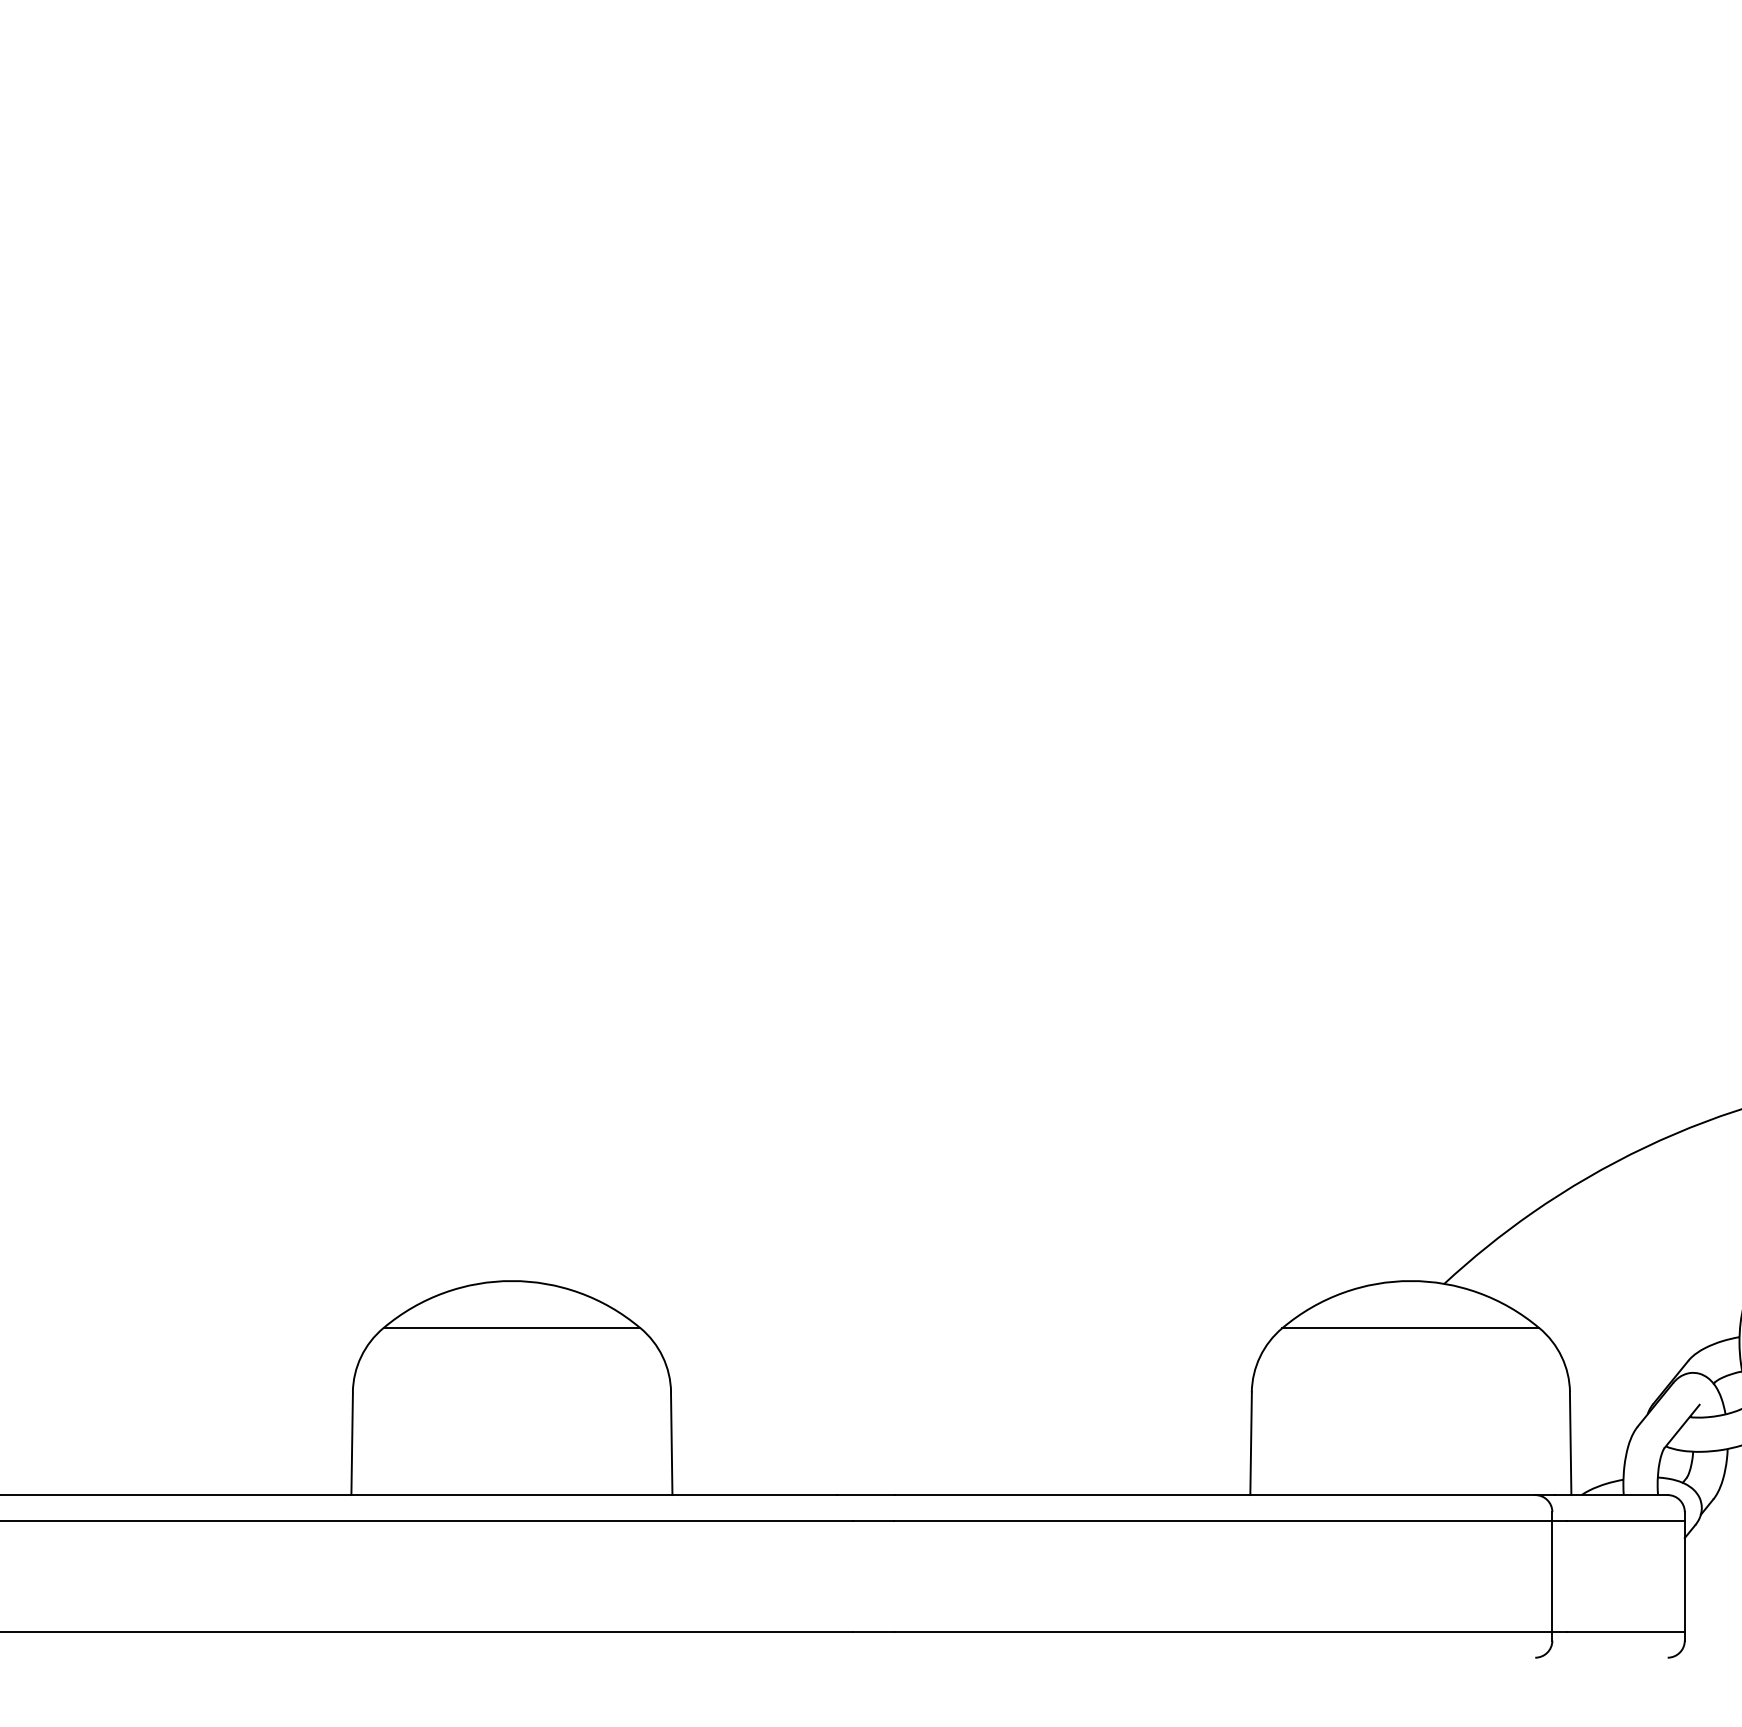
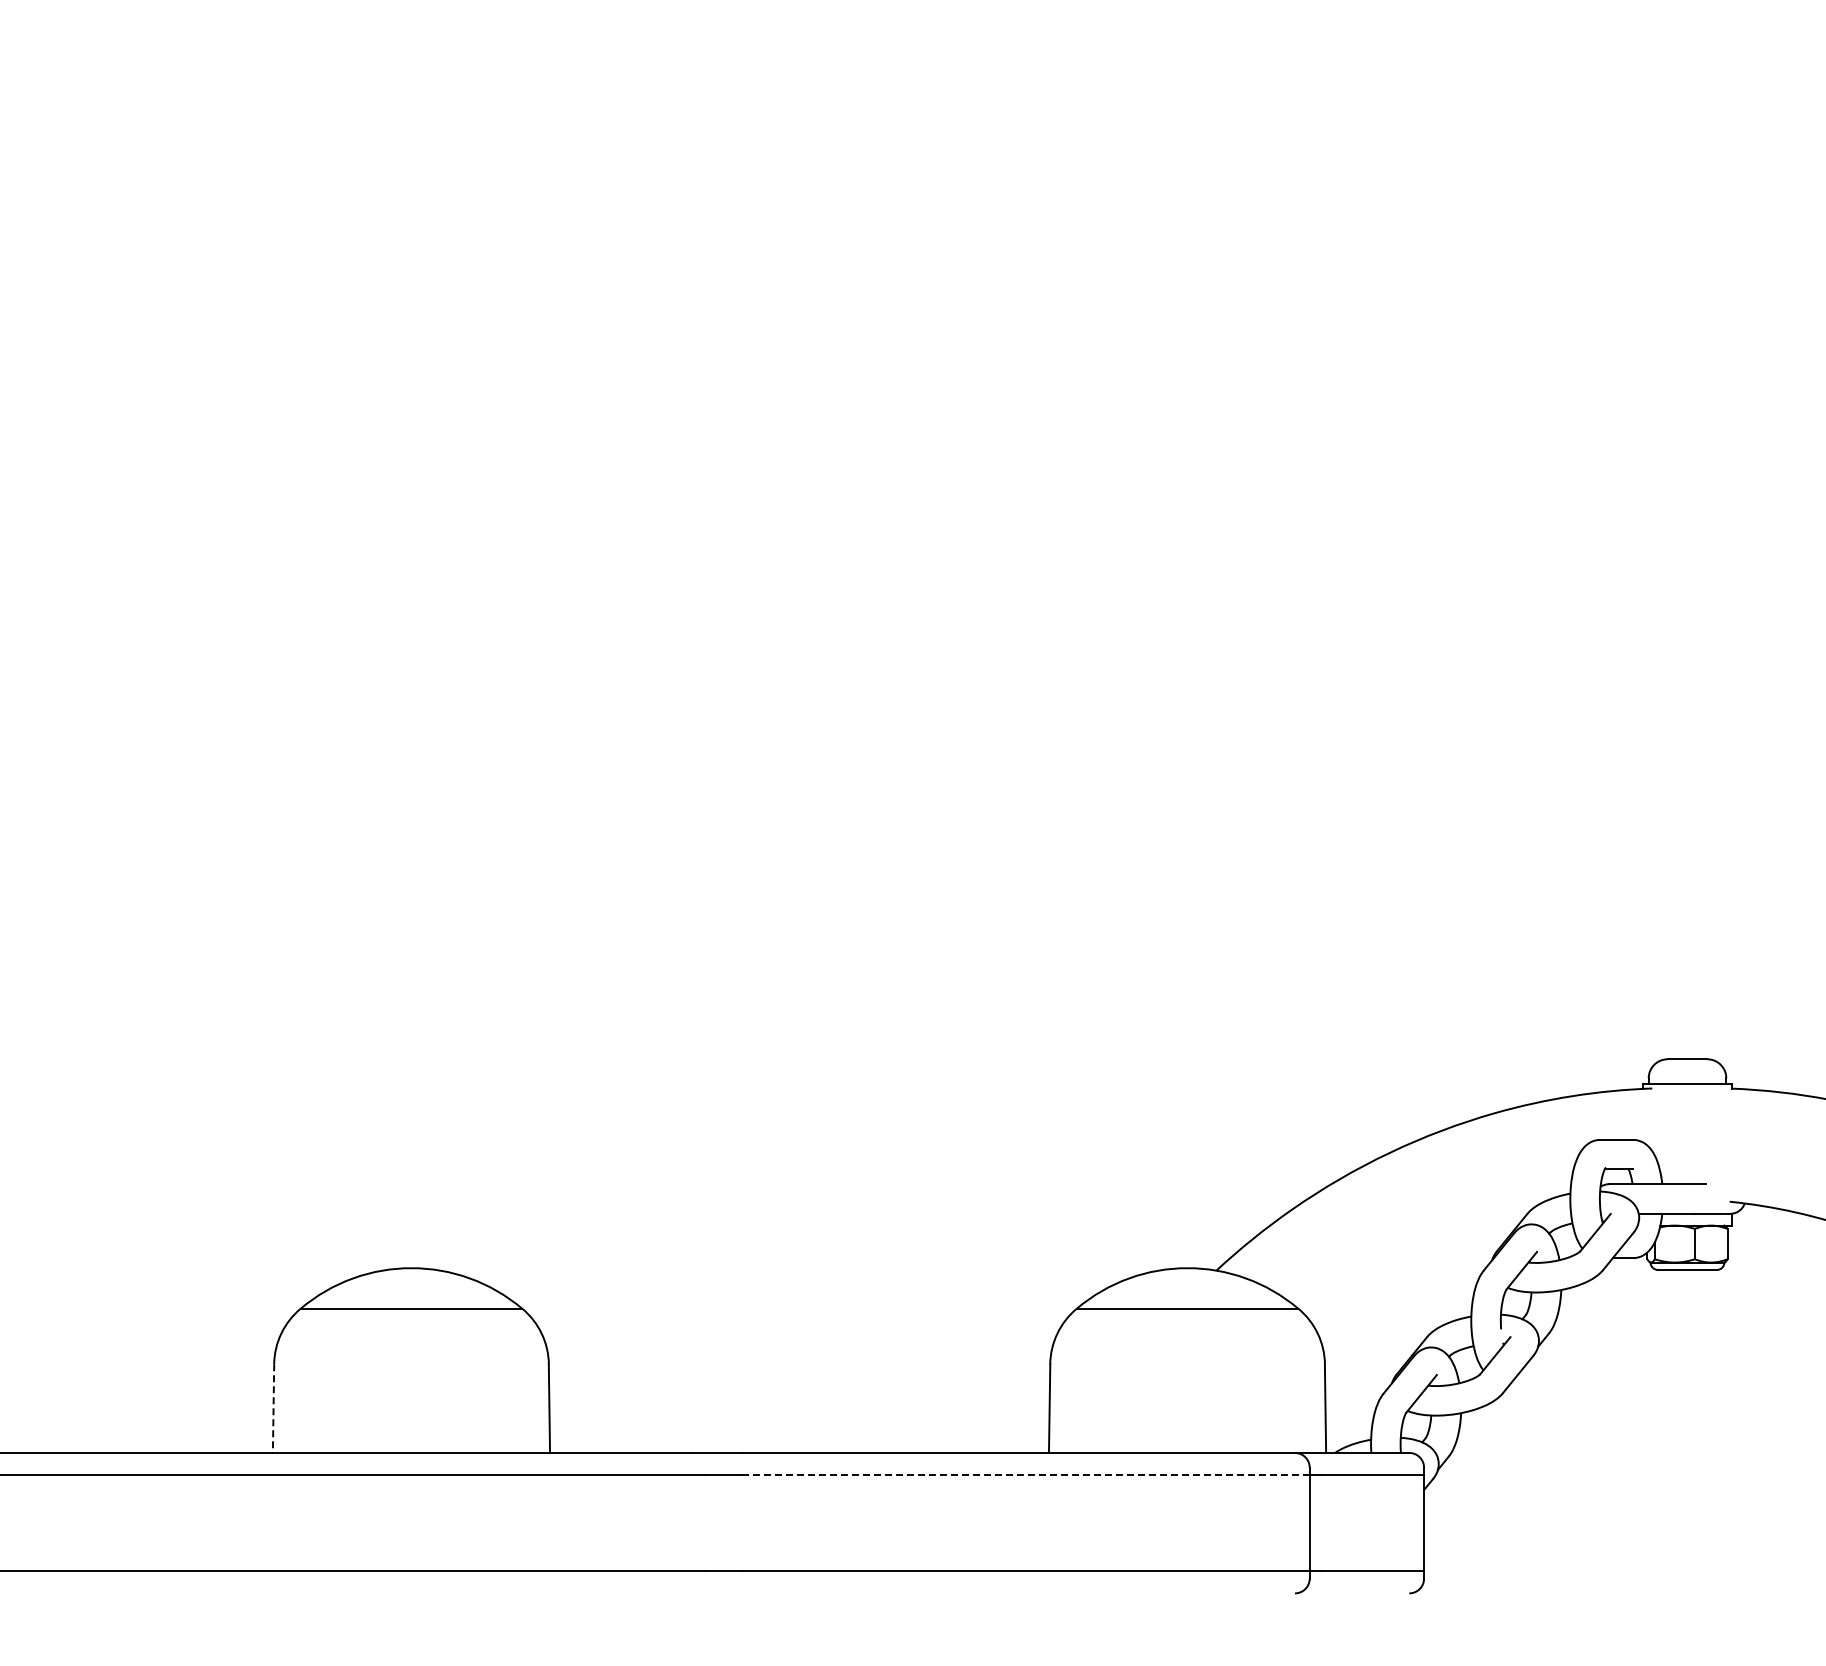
line: (352, 1444) -> (273, 1409), solid -> dashed
line: (1224, 1521) -> (1026, 1475), solid -> dashed

